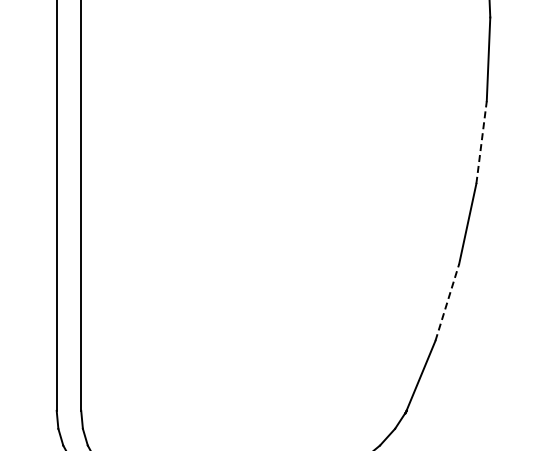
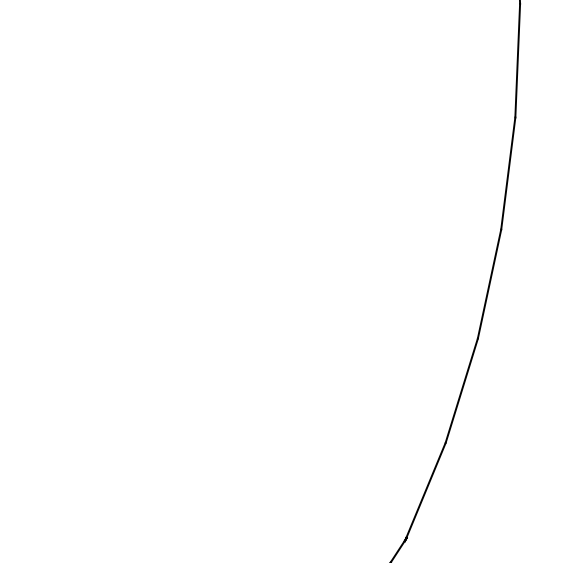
line: (481, 142) -> (508, 173), dashed -> solid
line: (447, 302) -> (462, 390), dashed -> solid

